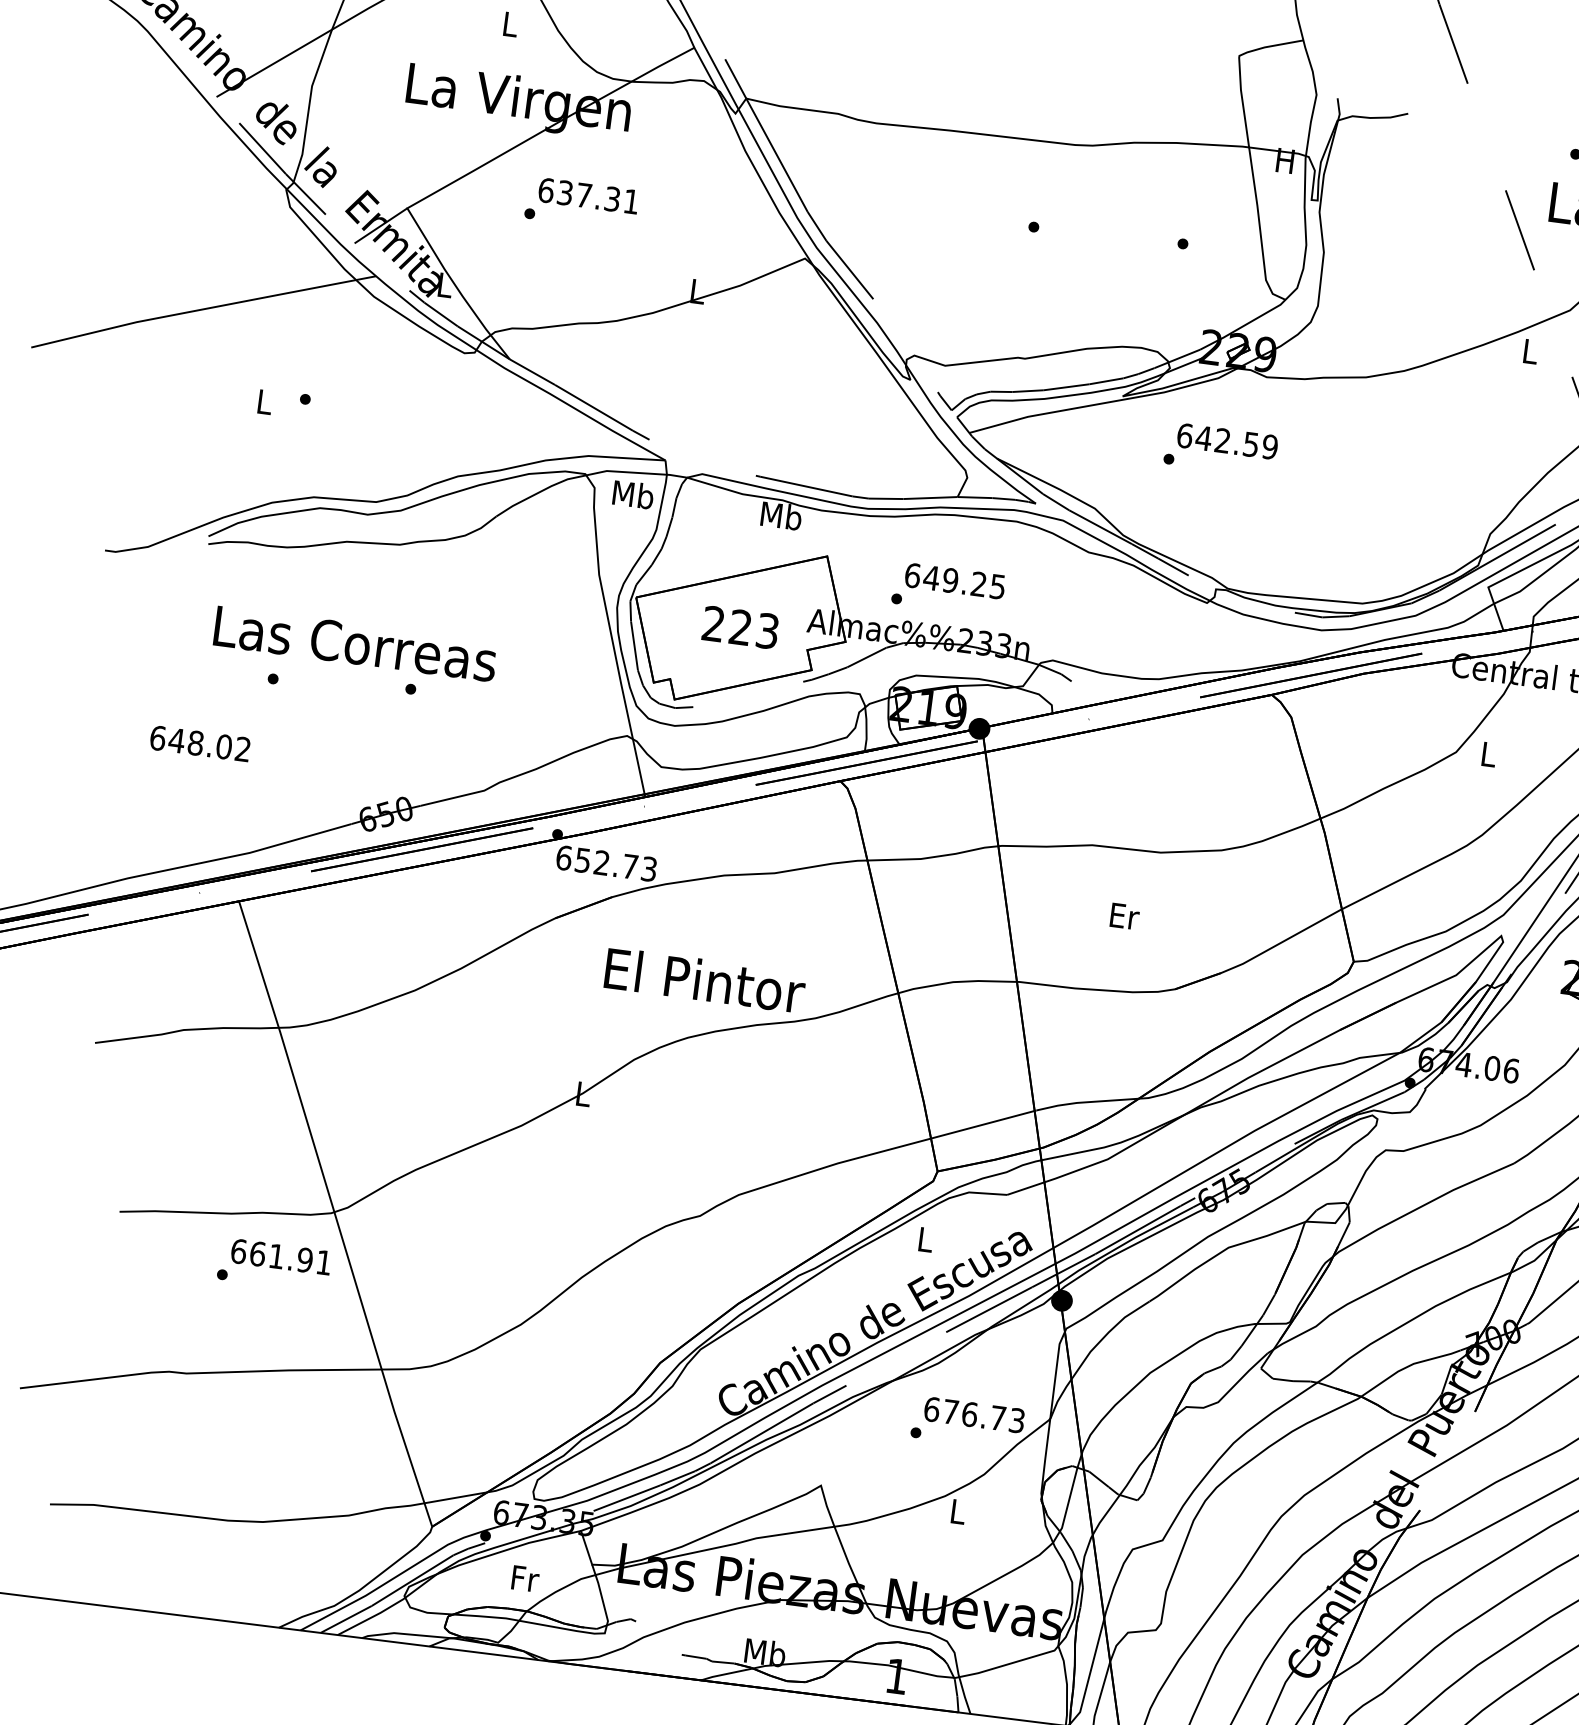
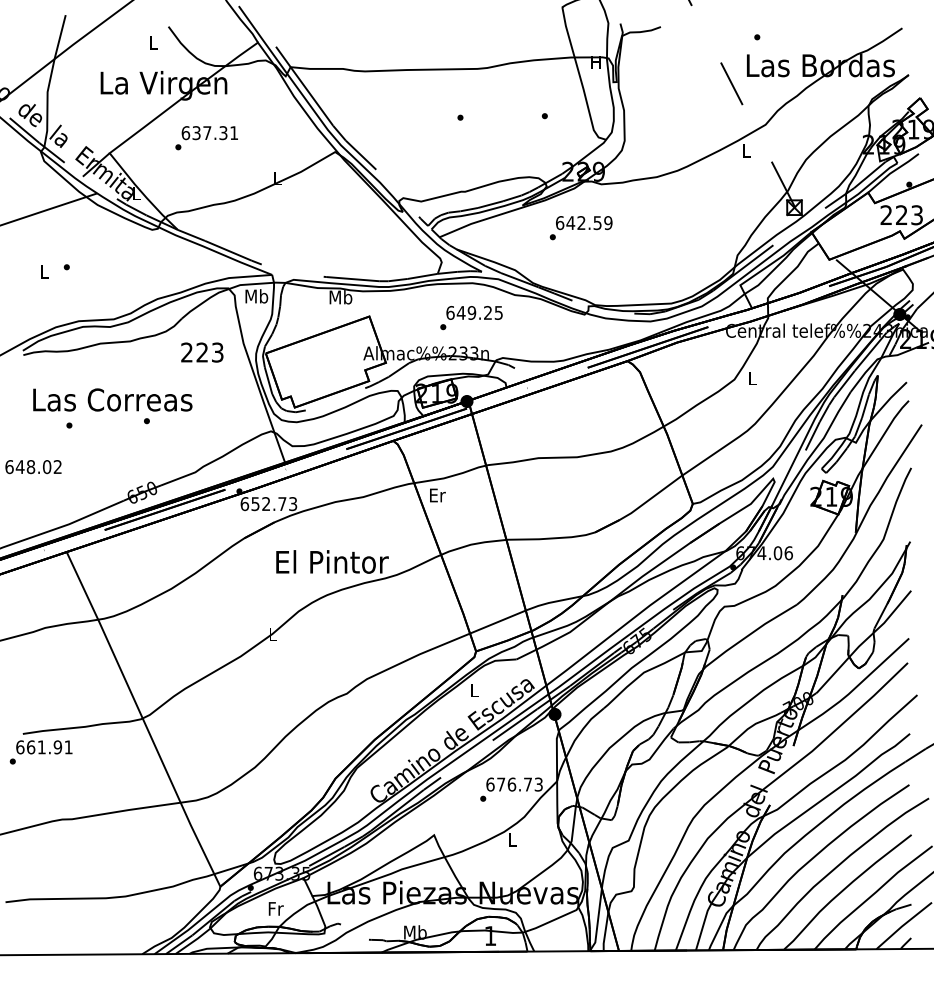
text: (948, 590) -> (471, 318), moved
text: (740, 627) -> (202, 352), moved
text: (1124, 916) -> (437, 495), moved
text: (273, 1265) -> (40, 752), moved

